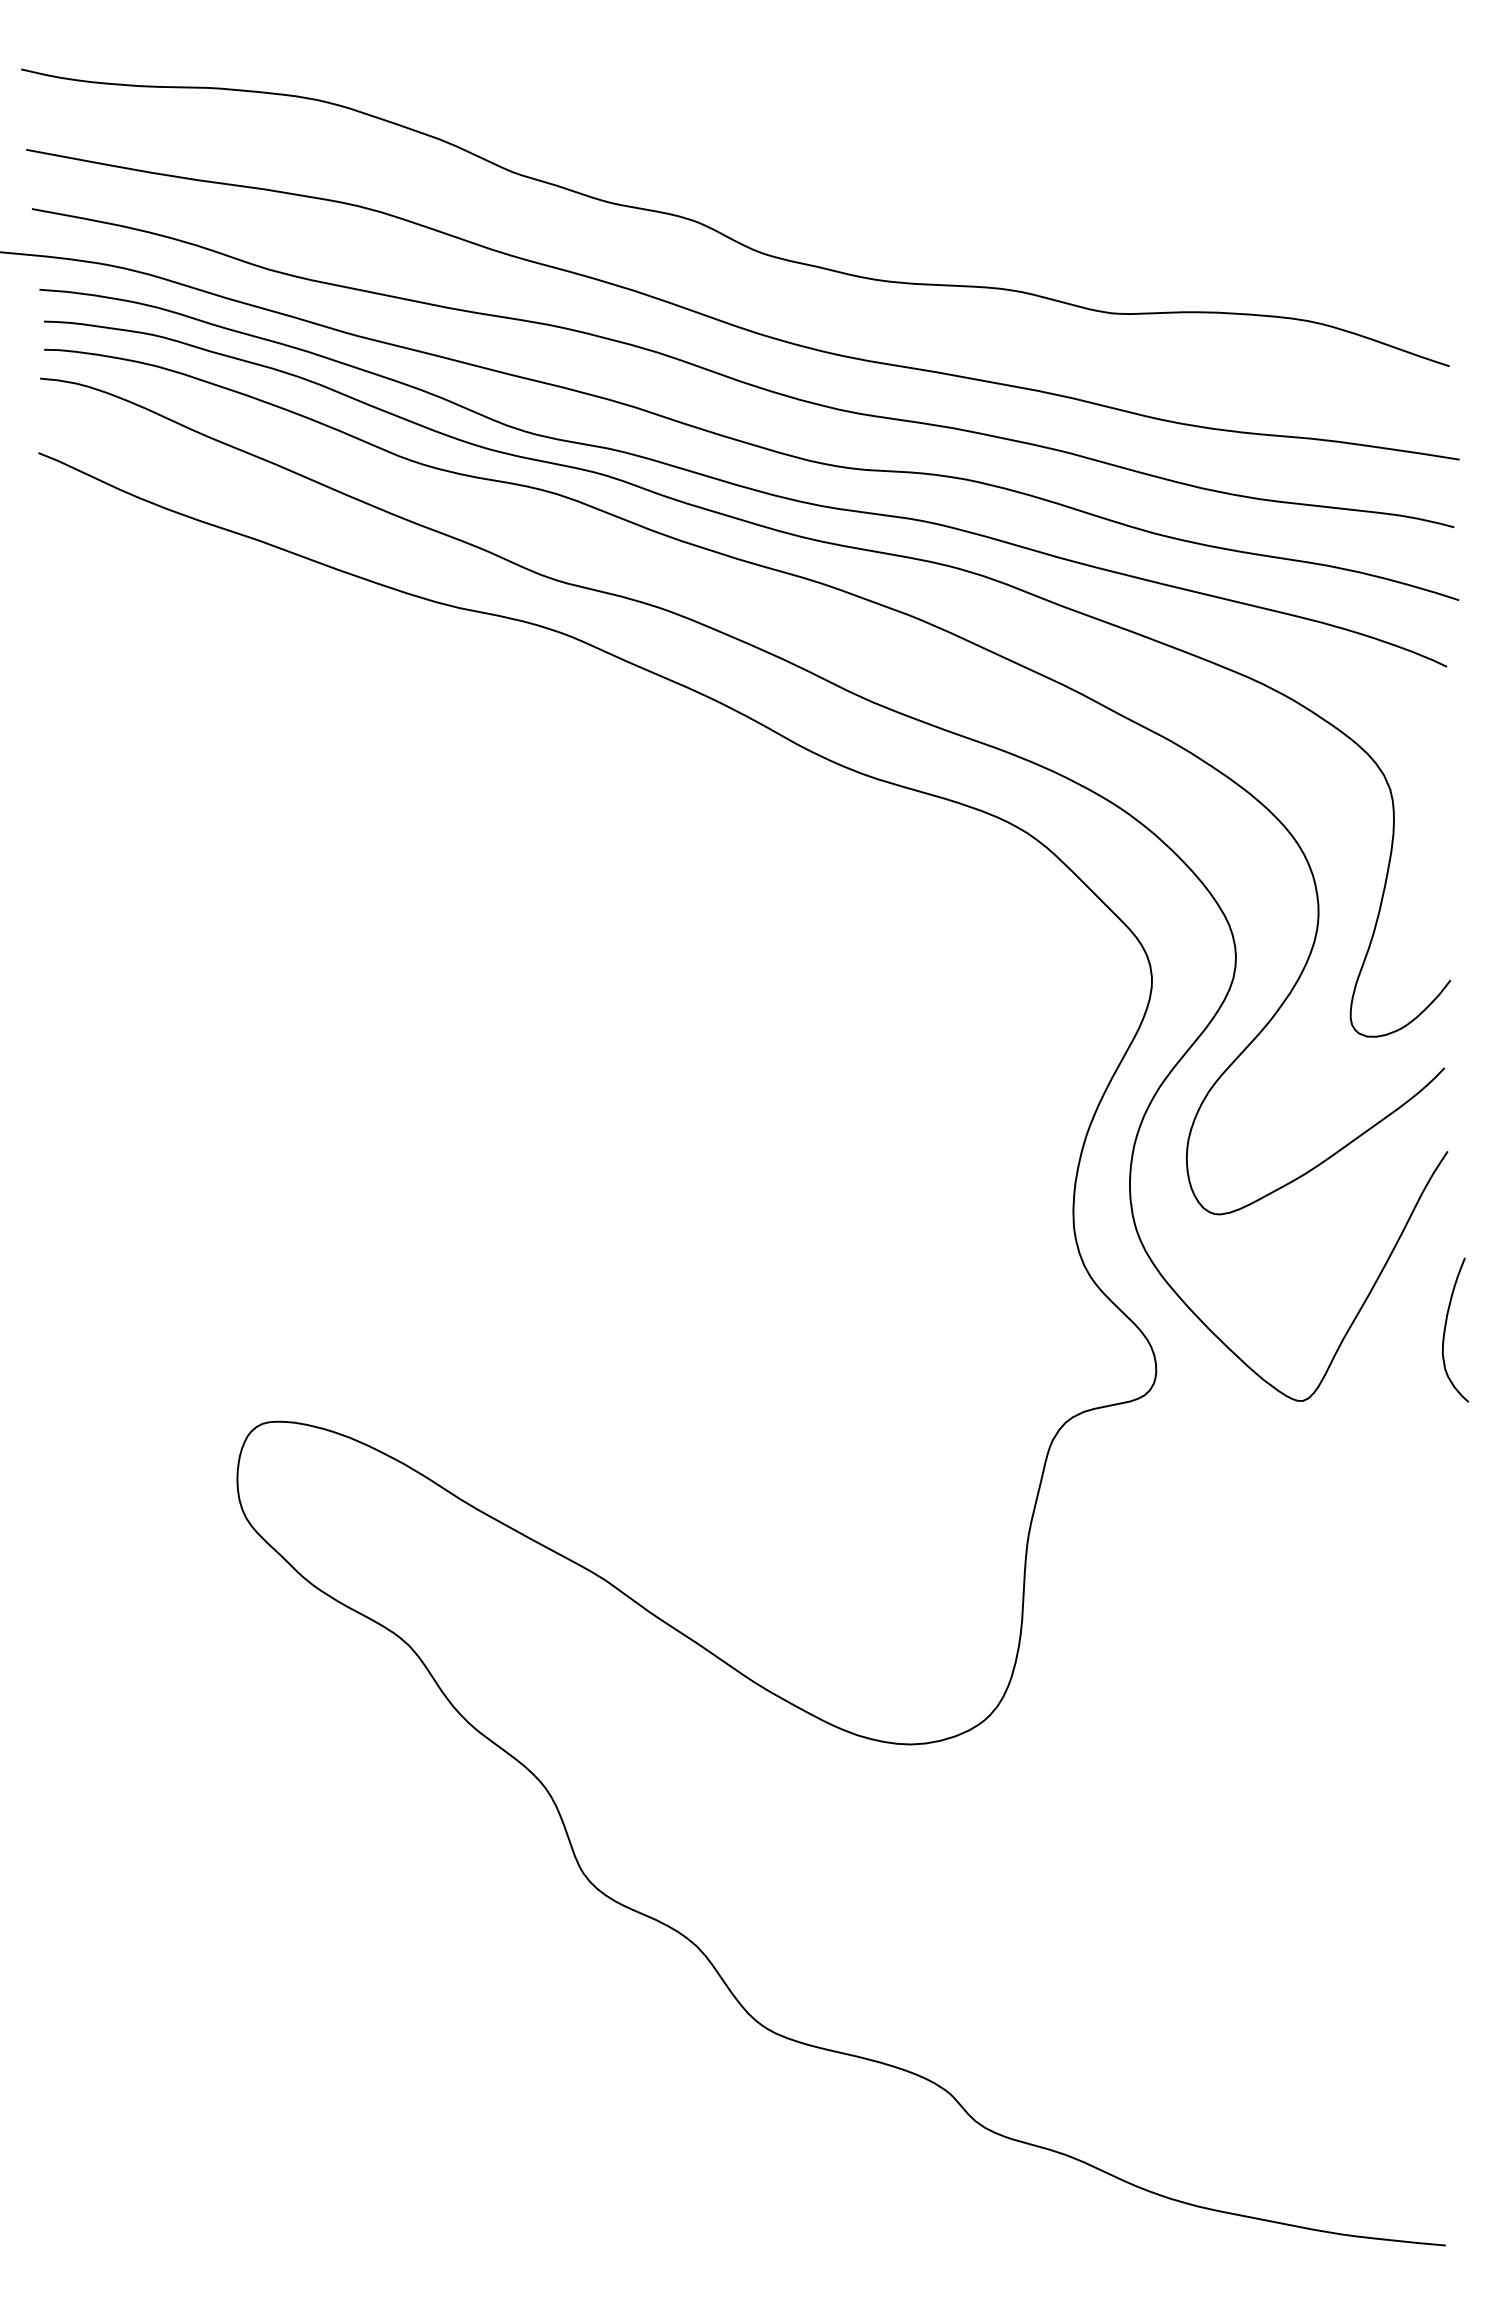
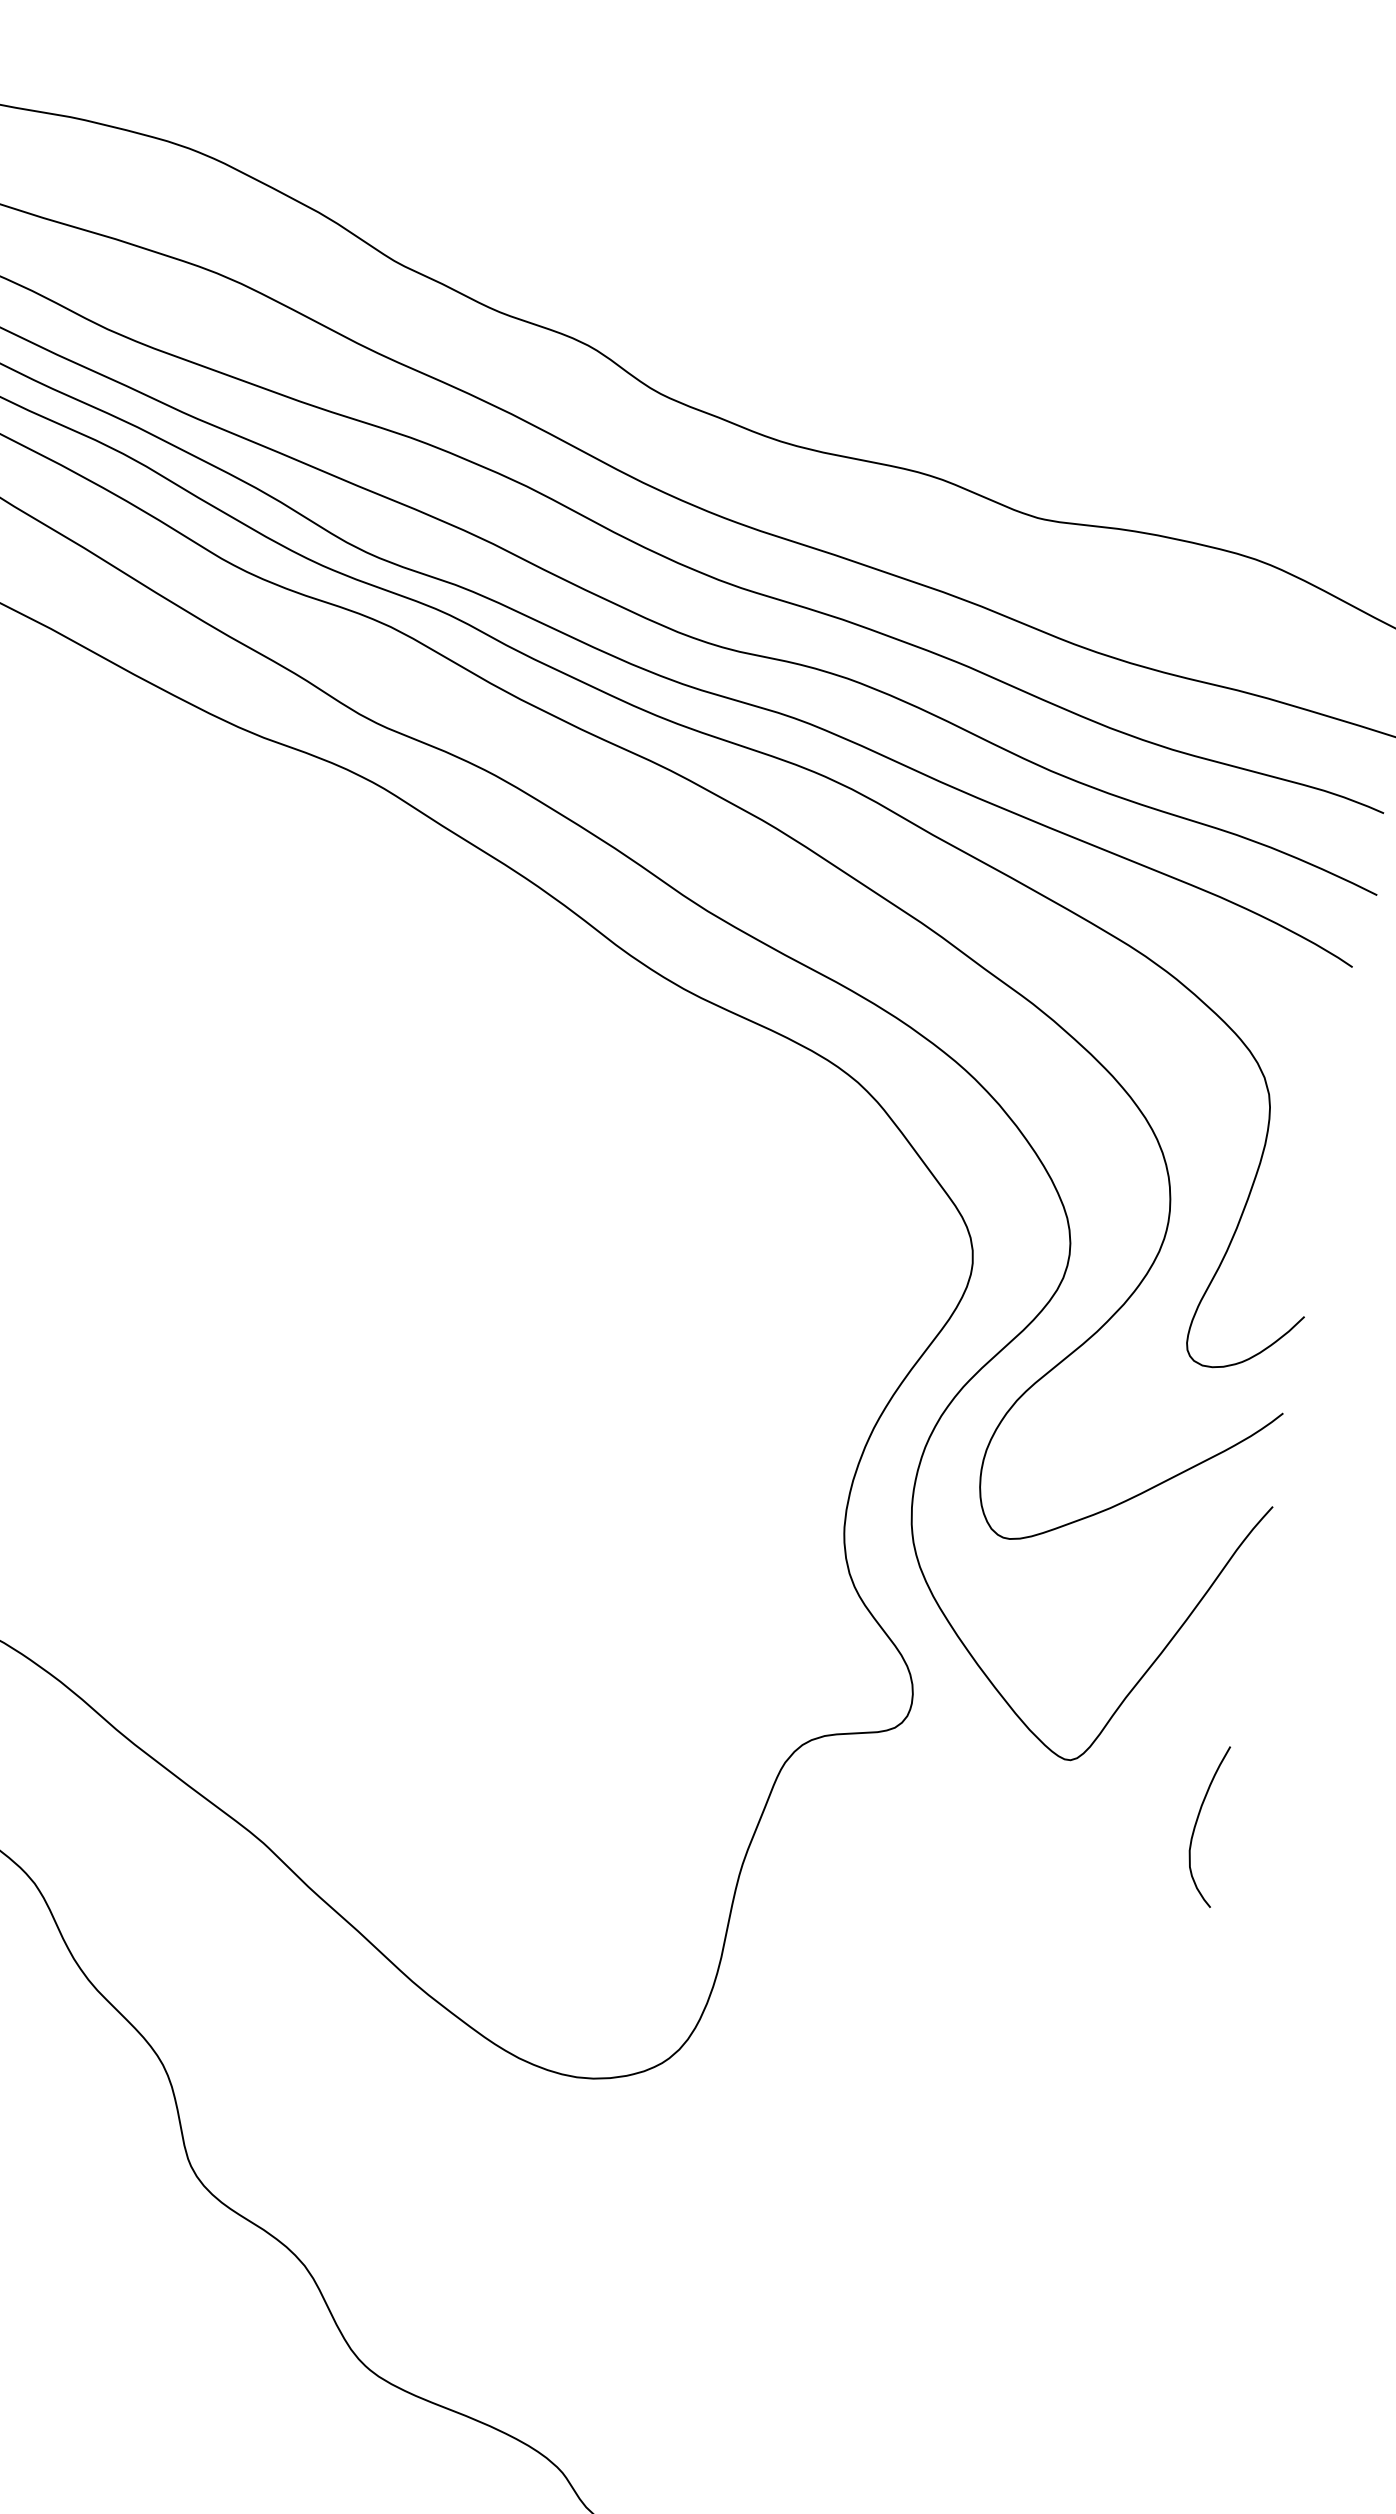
curve: (1446, 1327) -> (1198, 1820), moved

